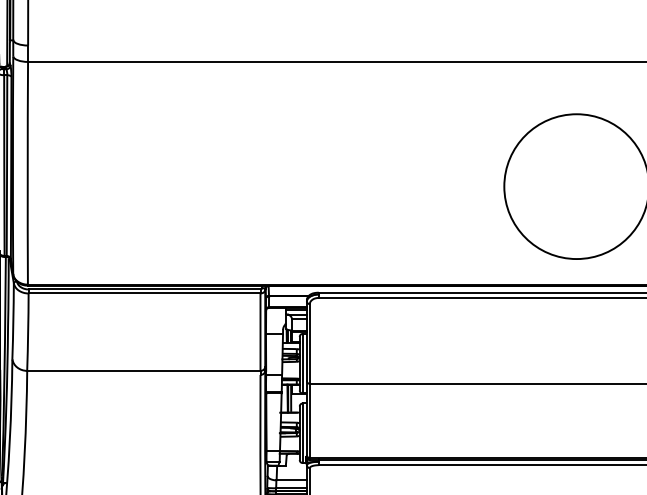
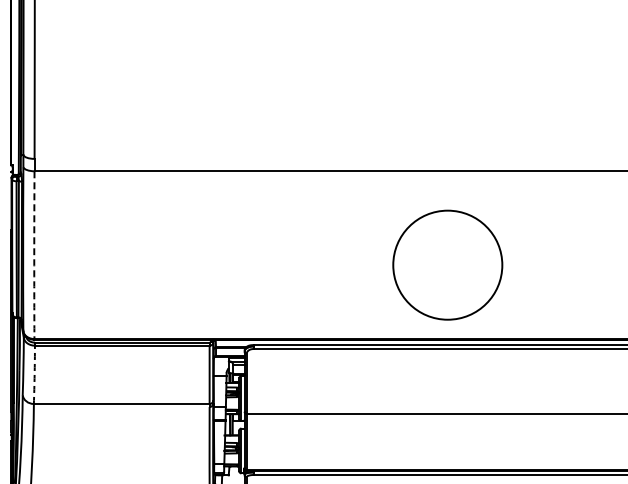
arc: (28, 173) -> (34, 255), solid -> dashed
arc: (28, 331) -> (34, 374), solid -> dashed

